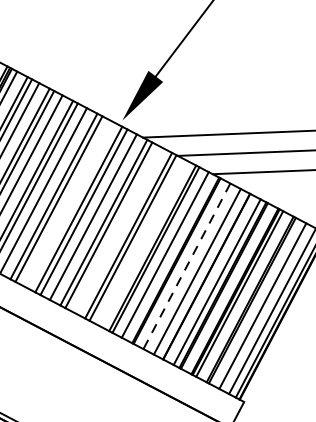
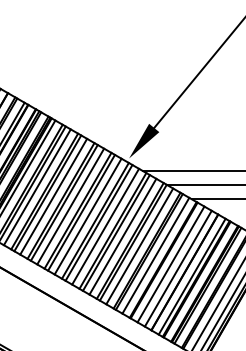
line: (67, 203) -> (87, 216), added
line: (117, 229) -> (122, 236), added
line: (141, 242) -> (139, 246), added
line: (187, 266) -> (171, 264), dashed -> solid

